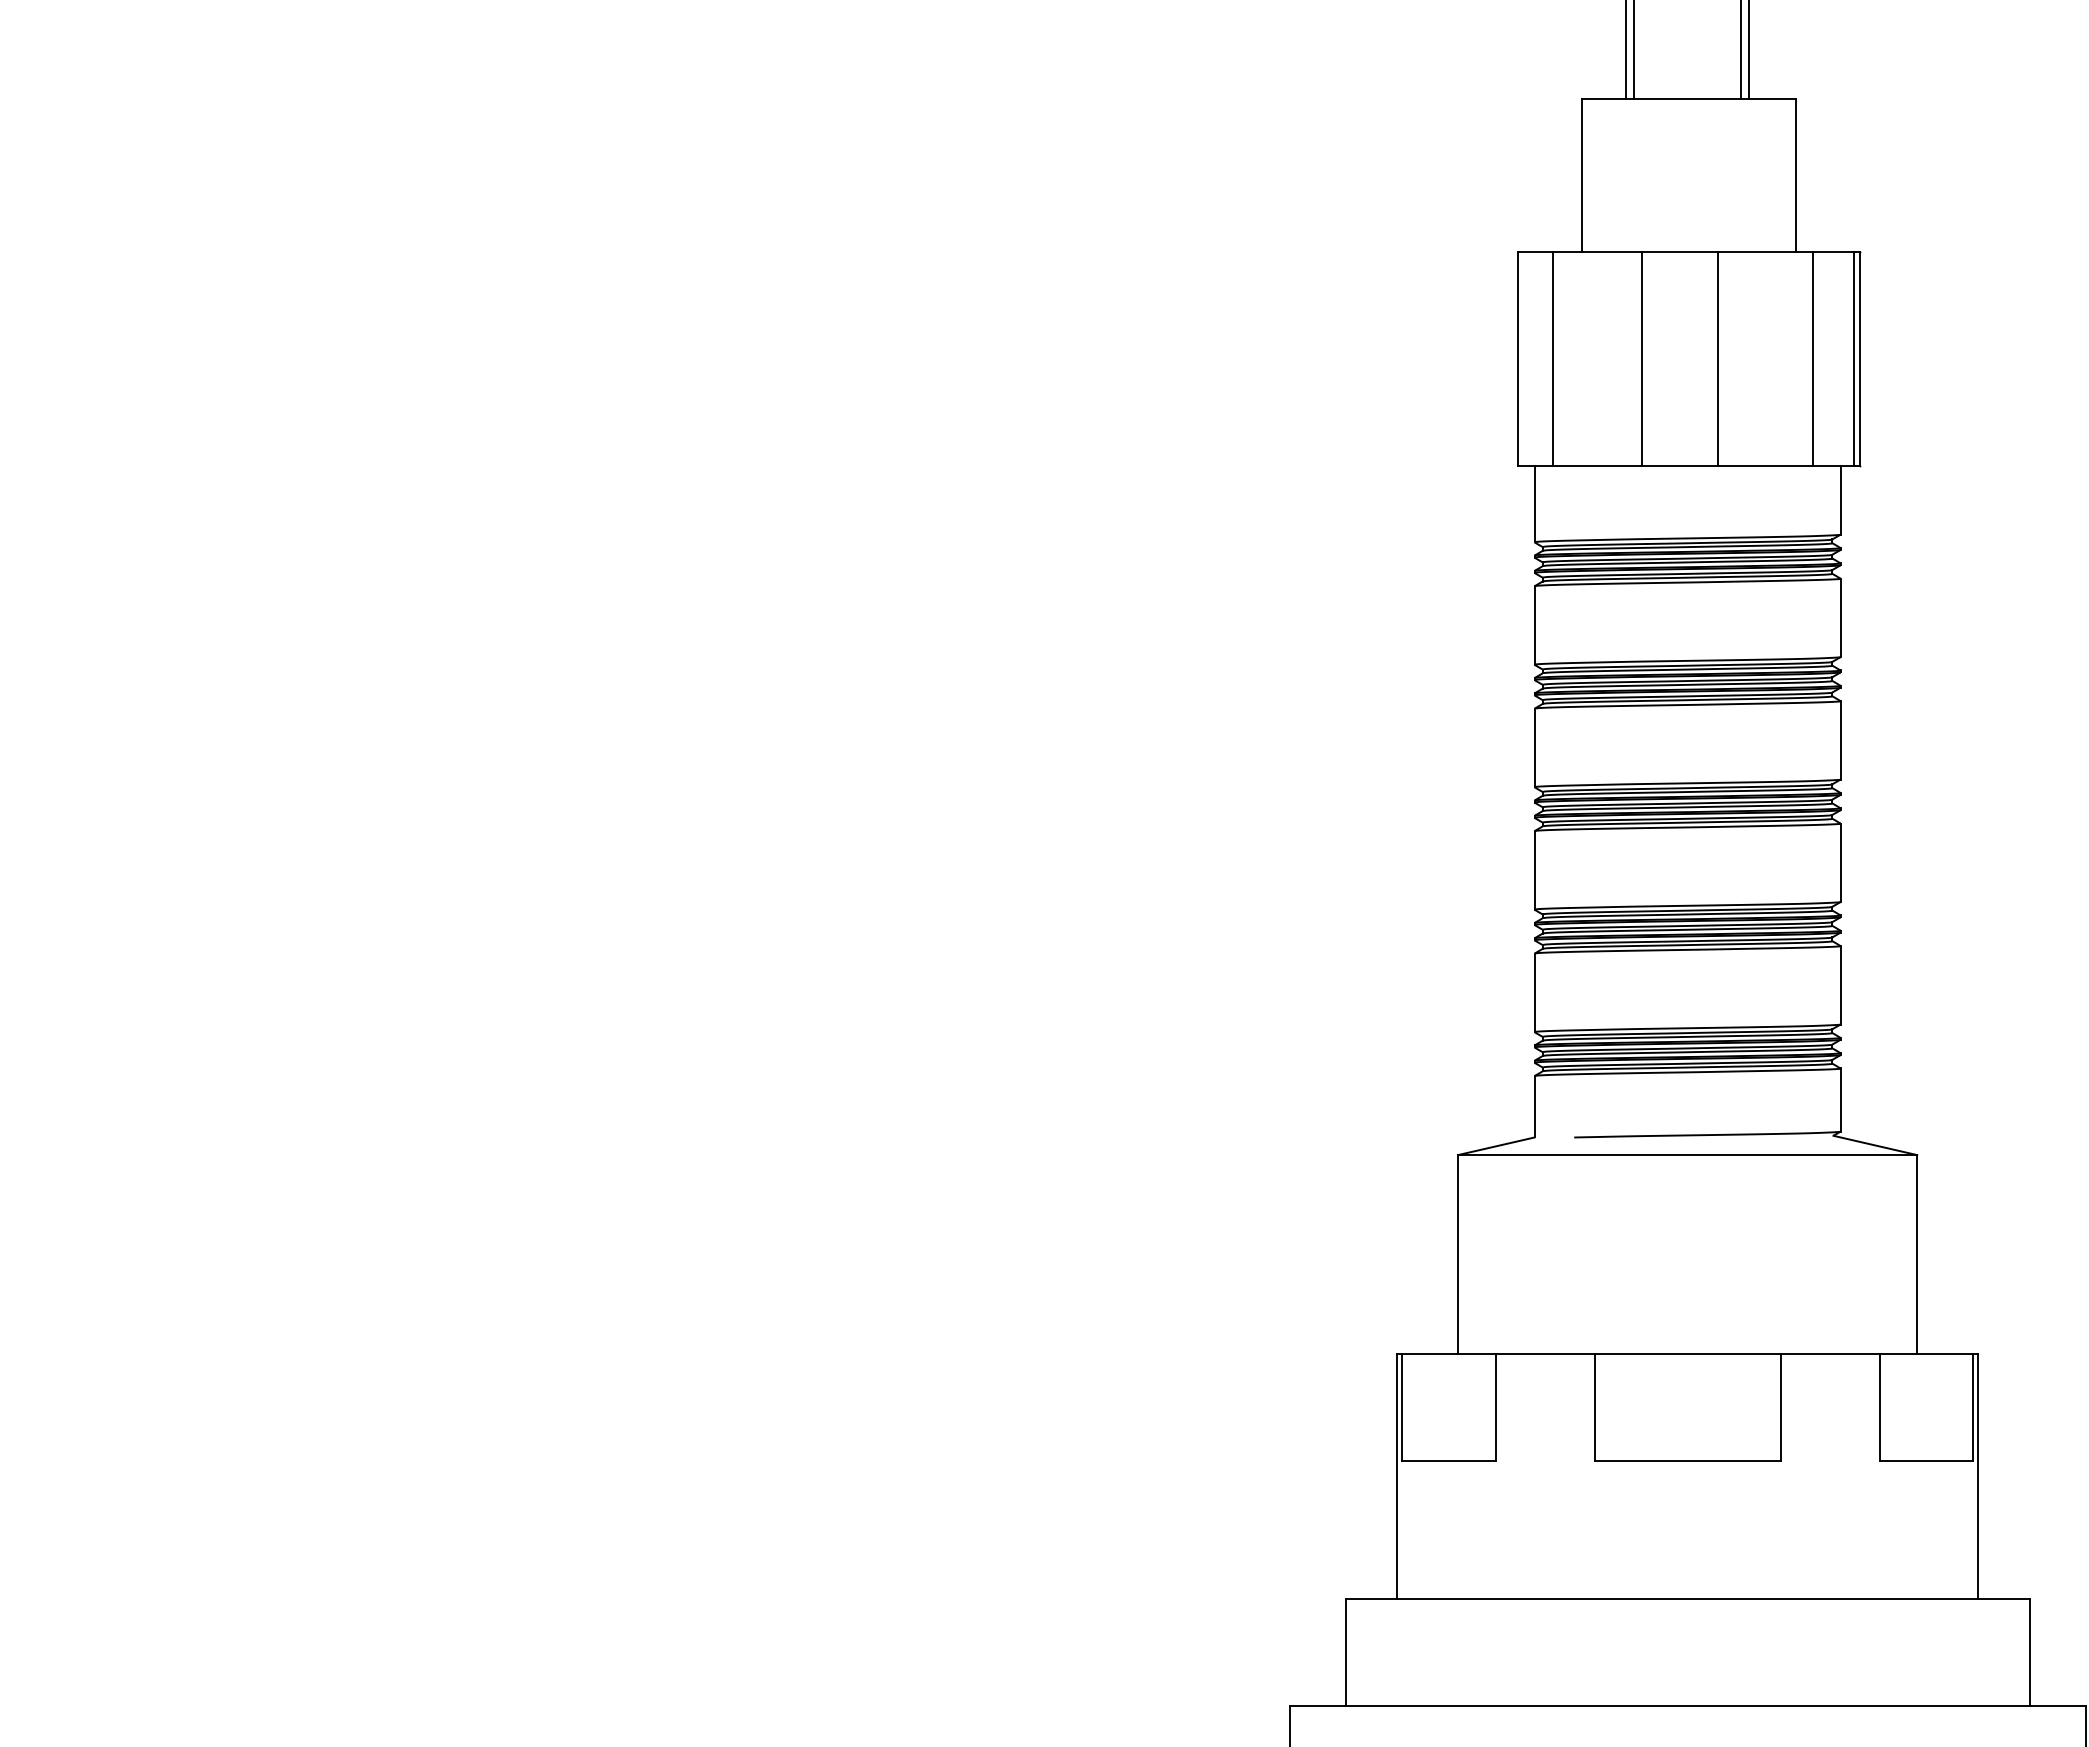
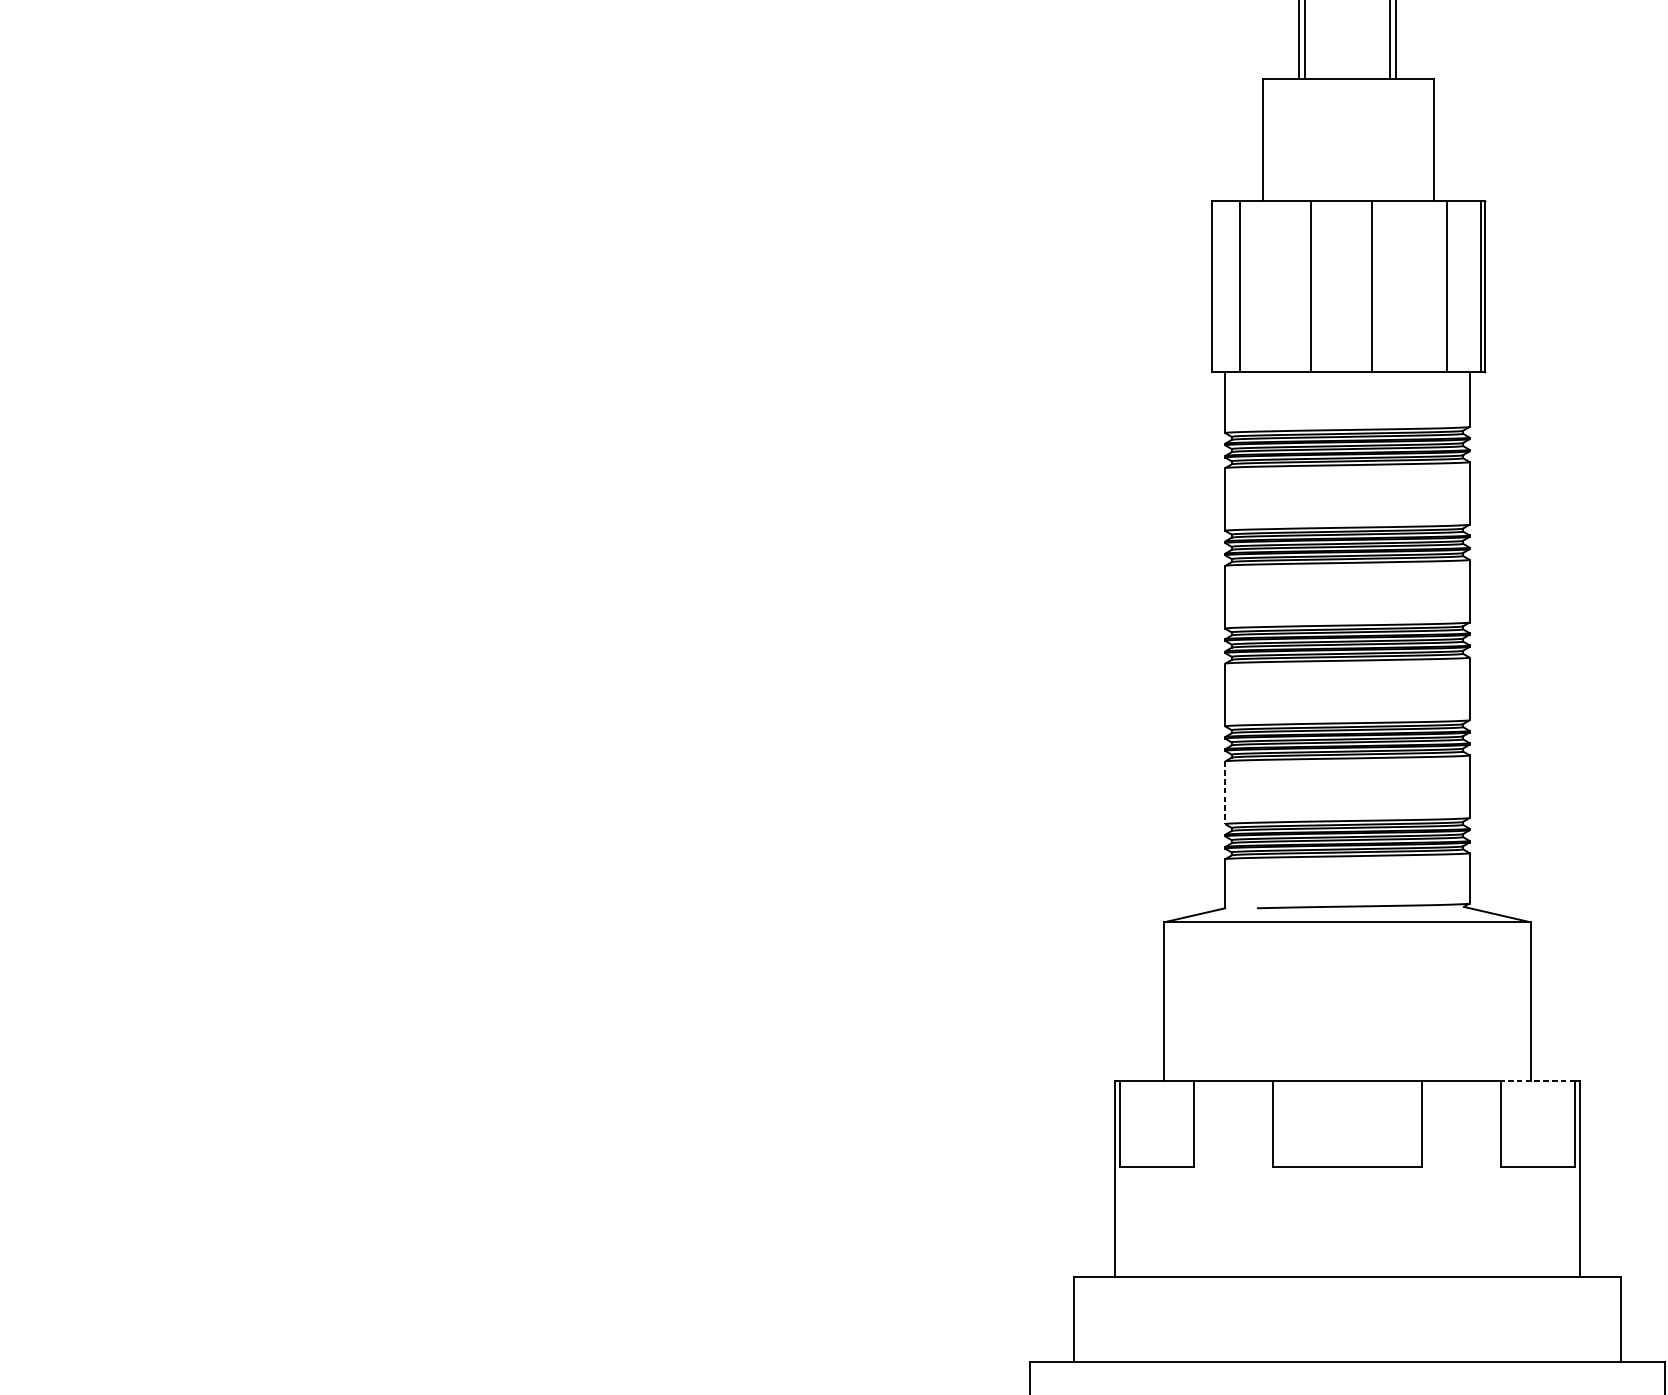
line: (1534, 993) -> (1225, 793), solid -> dashed
line: (1926, 1354) -> (1538, 1081), solid -> dashed

